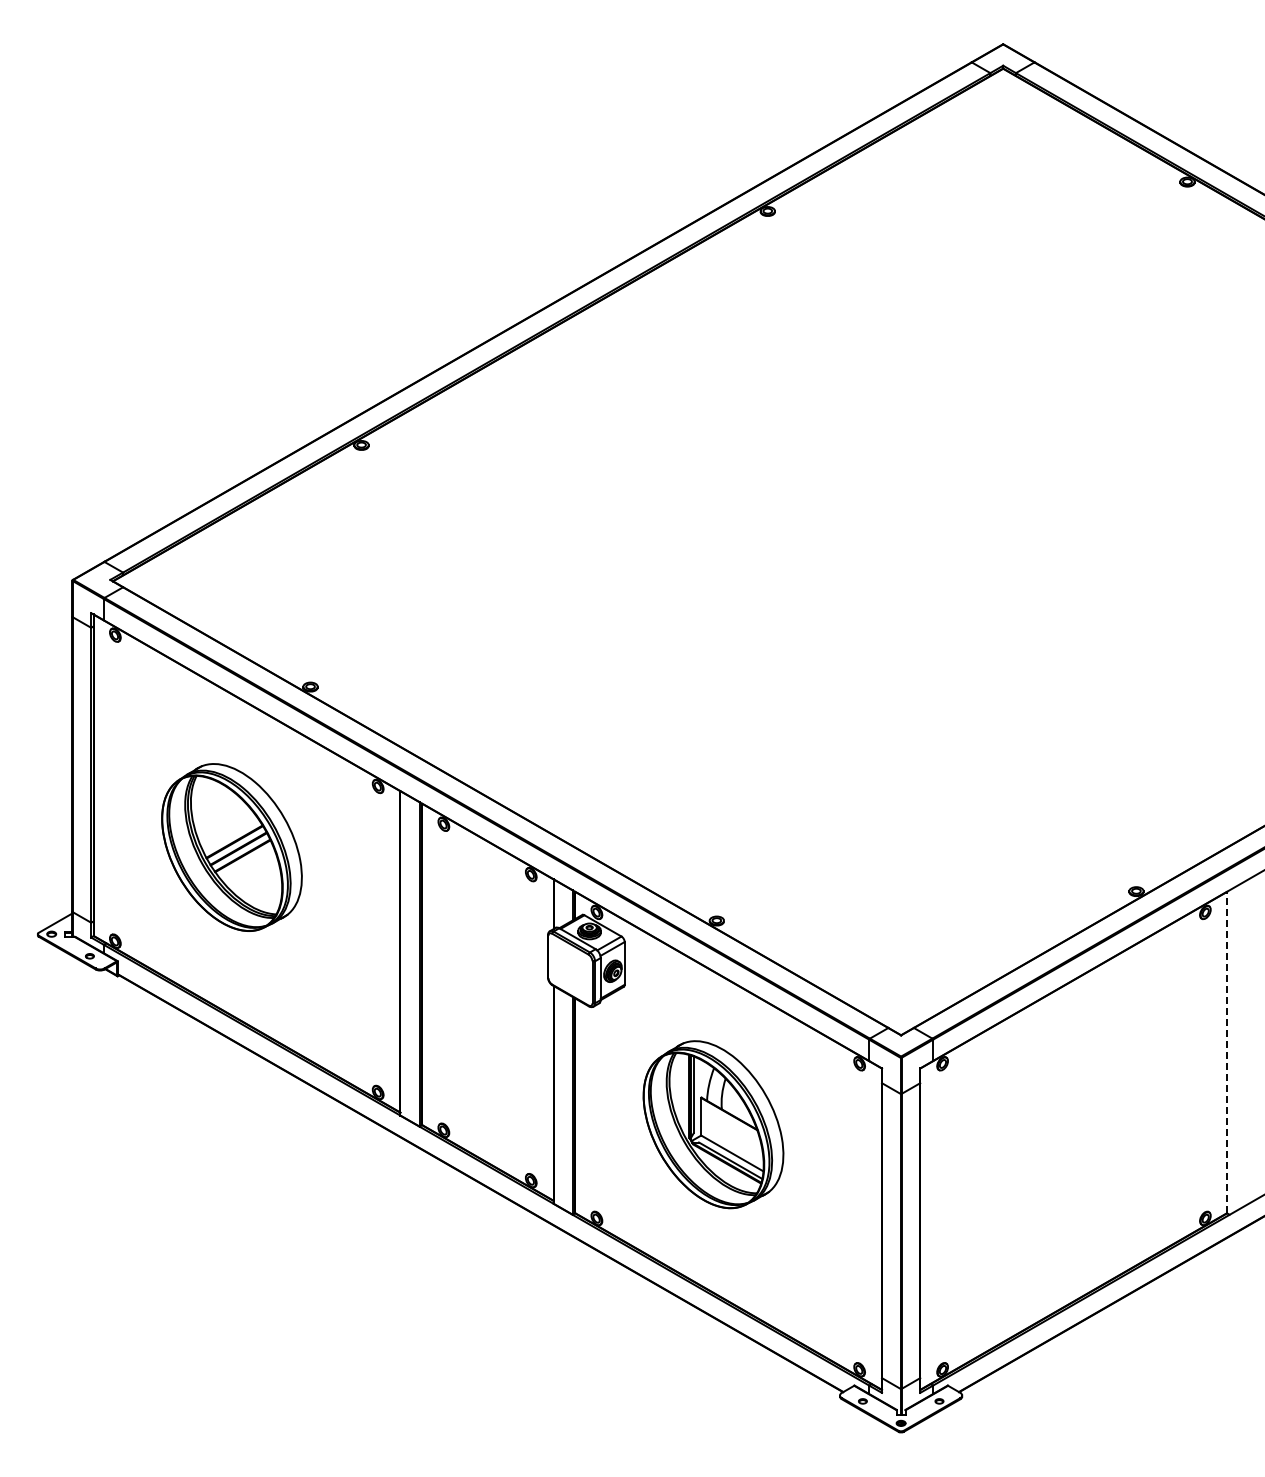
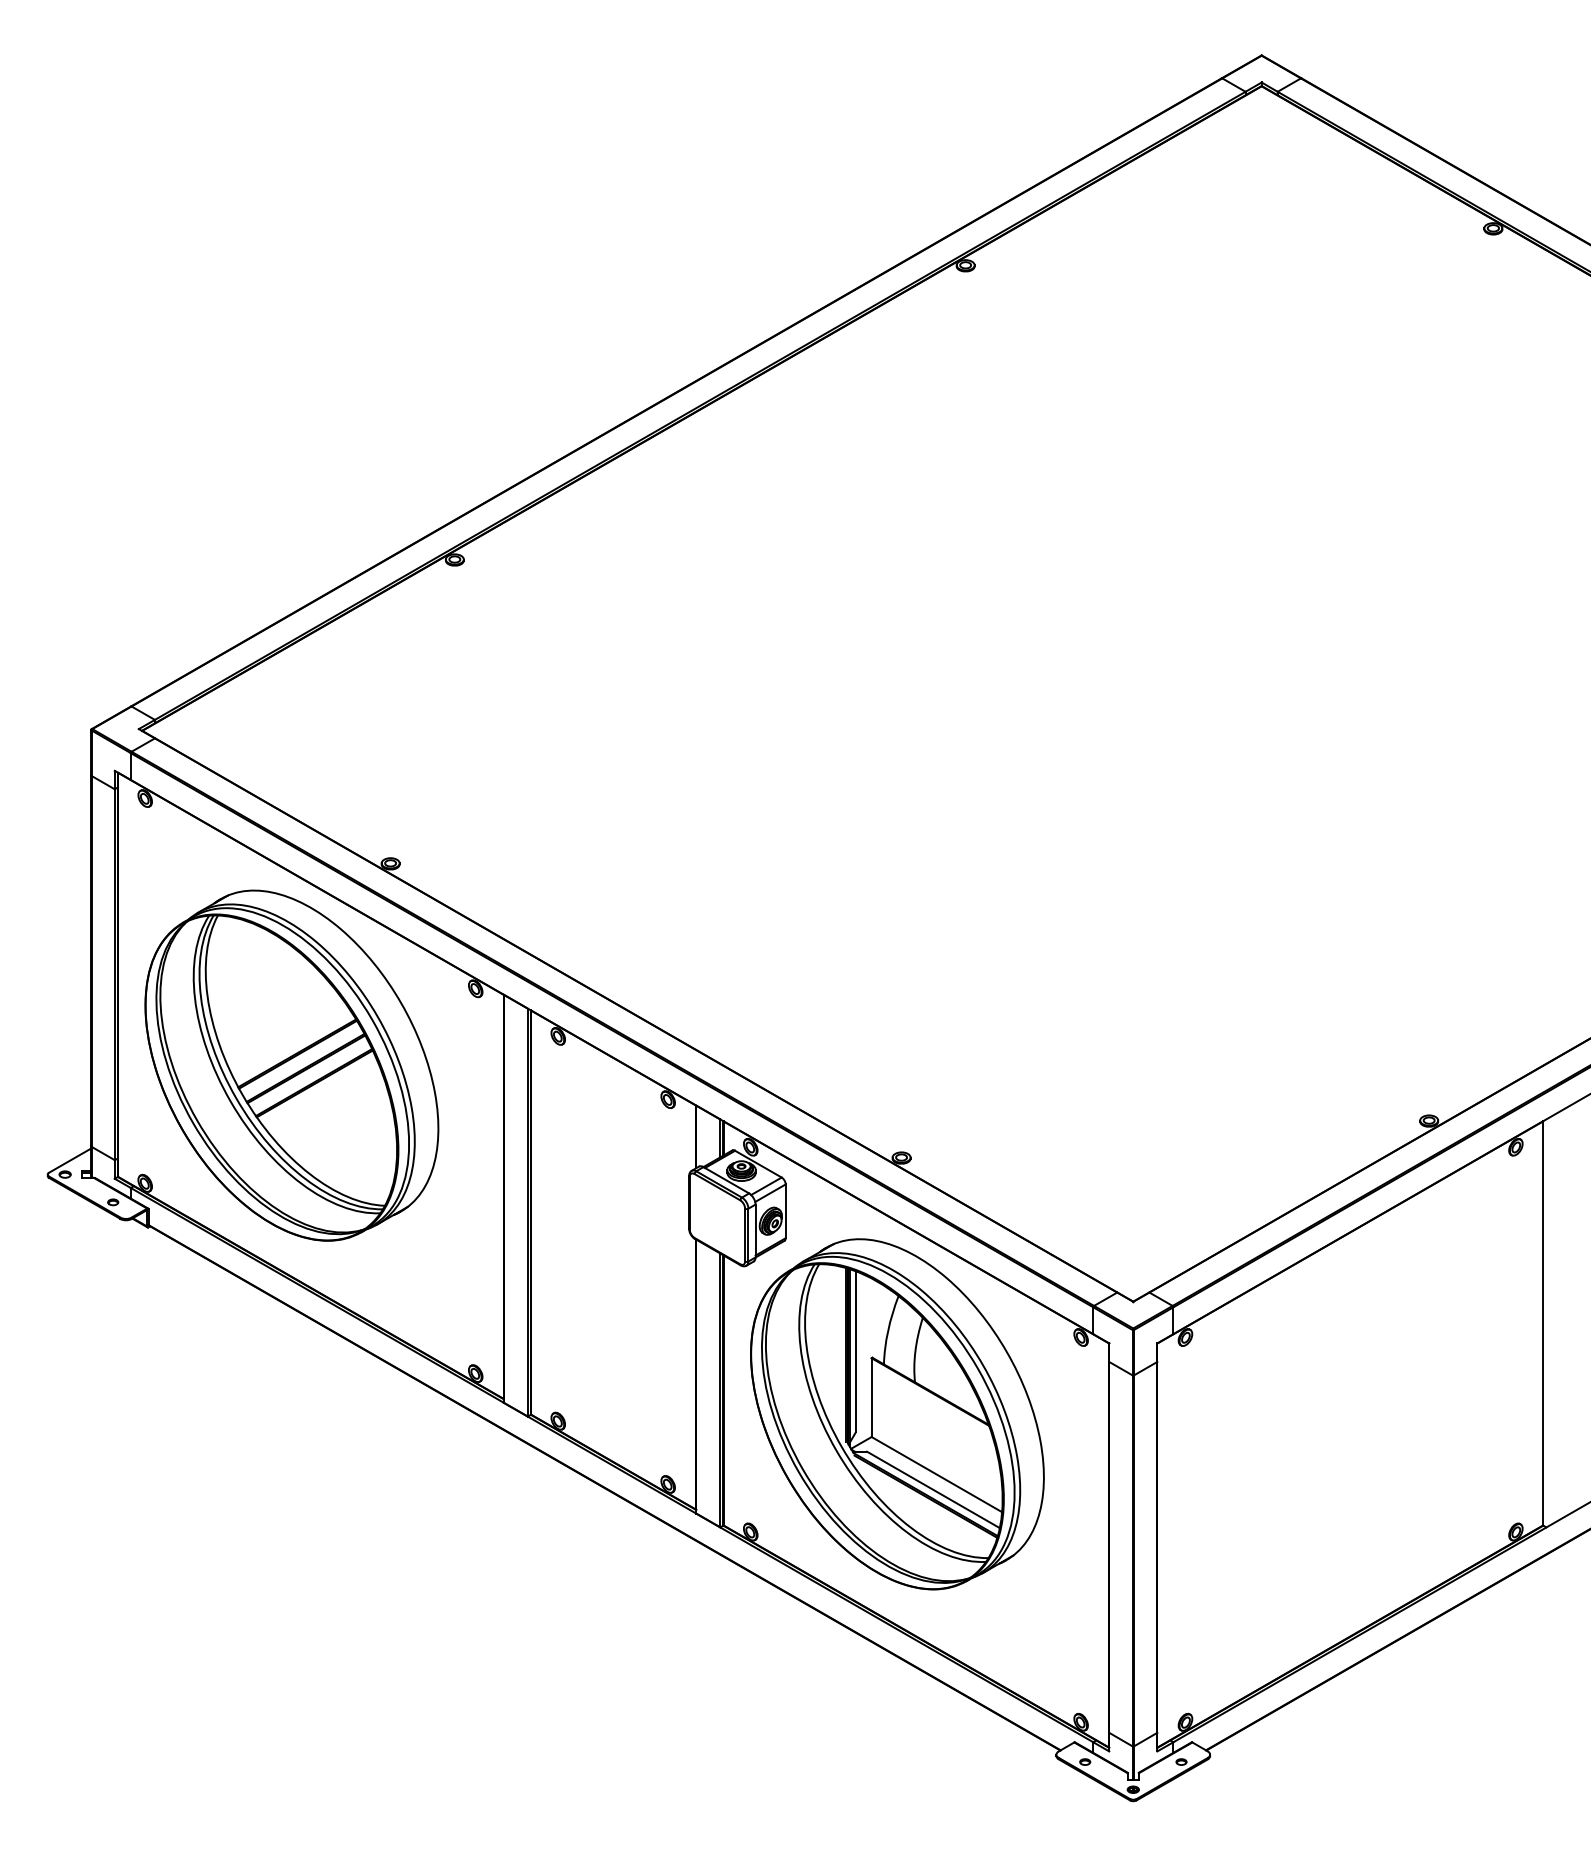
part: (231, 847) -> (291, 1065), size x1.67
line: (1226, 1052) -> (1542, 1323), dashed -> solid
part: (713, 1124) -> (897, 1413), size x1.67

